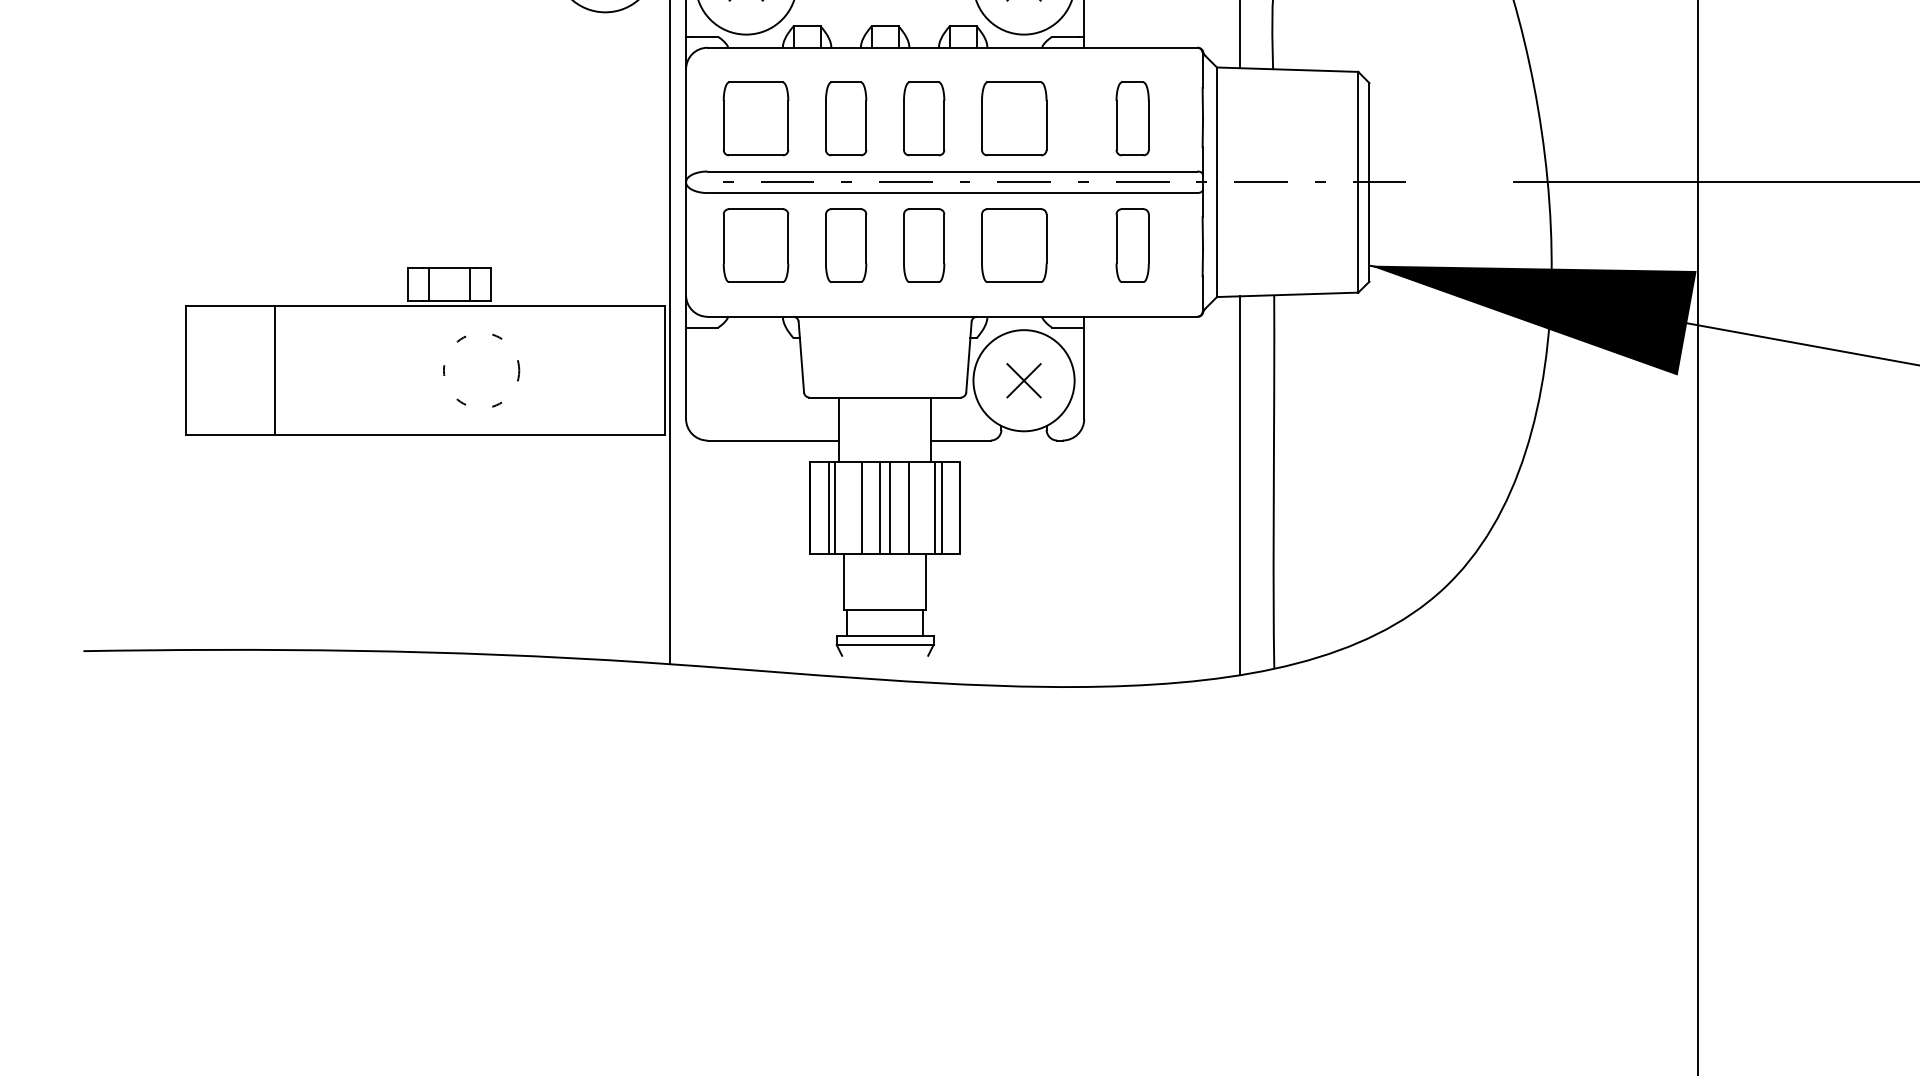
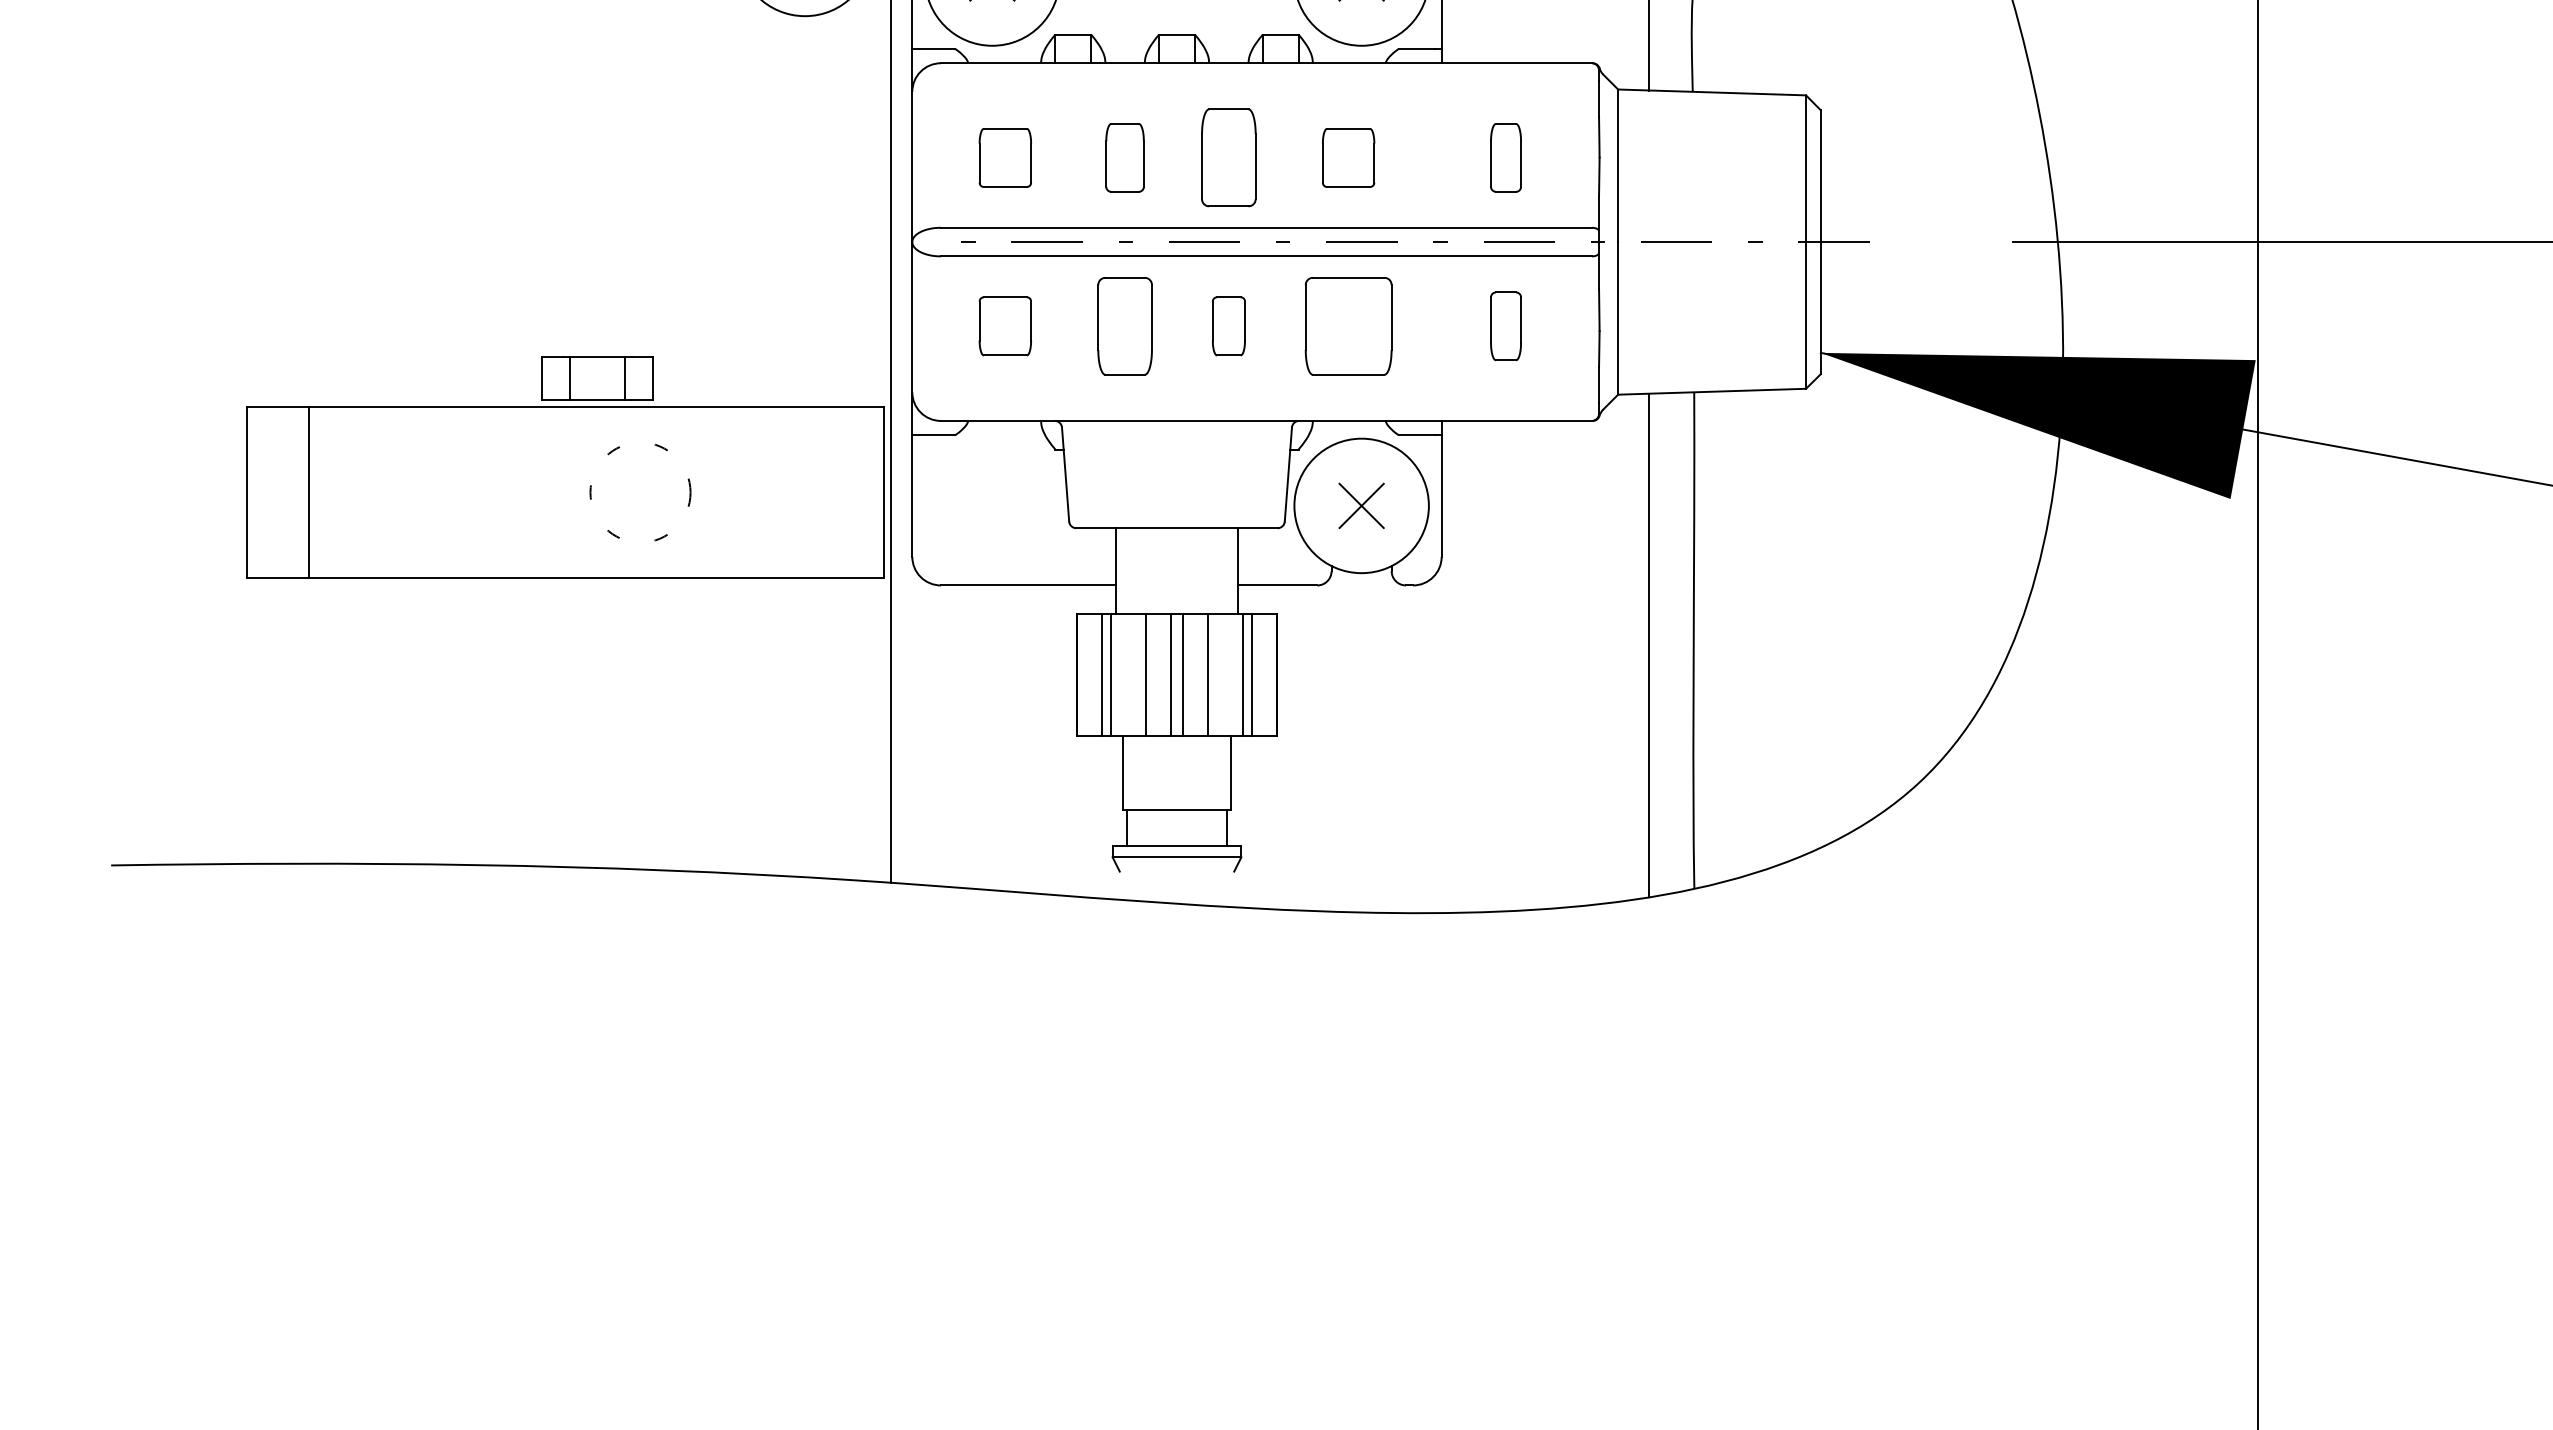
part: (756, 118) -> (1005, 157), size x0.6
part: (845, 118) -> (1124, 157), size x0.7
part: (1014, 118) -> (1348, 157), size x0.6
part: (1132, 118) -> (1505, 157), size x0.7
part: (756, 245) -> (1005, 326), size x0.6
part: (923, 245) -> (1228, 326), size x0.6
part: (1132, 245) -> (1505, 326), size x0.7
line: (274, 370) -> (309, 492), moved

